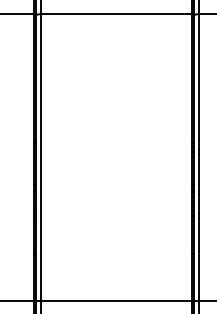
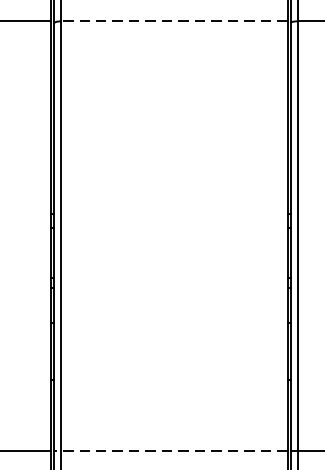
line: (116, 14) -> (174, 21), solid -> dashed
line: (114, 301) -> (171, 451), solid -> dashed

